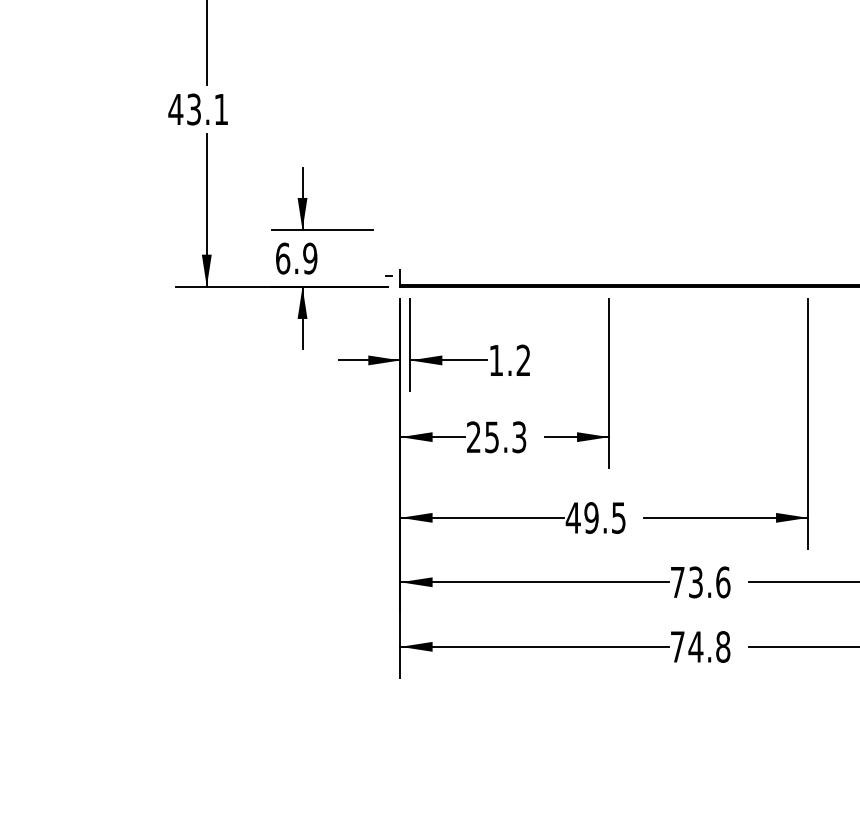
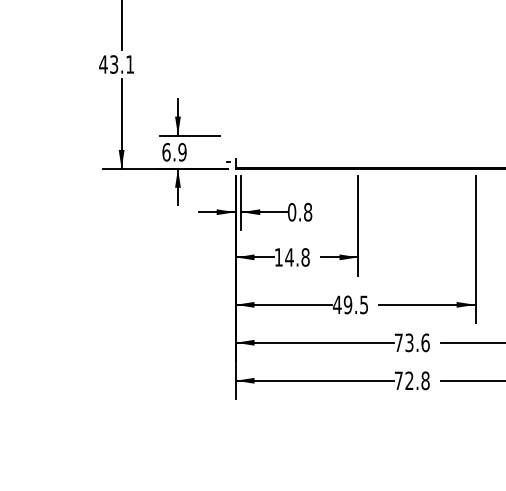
text: (509, 360) -> (299, 212), 1.2 -> 0.8
text: (495, 437) -> (291, 257), 25.3 -> 14.8
text: (695, 646) -> (409, 380), 74.8 -> 72.8

